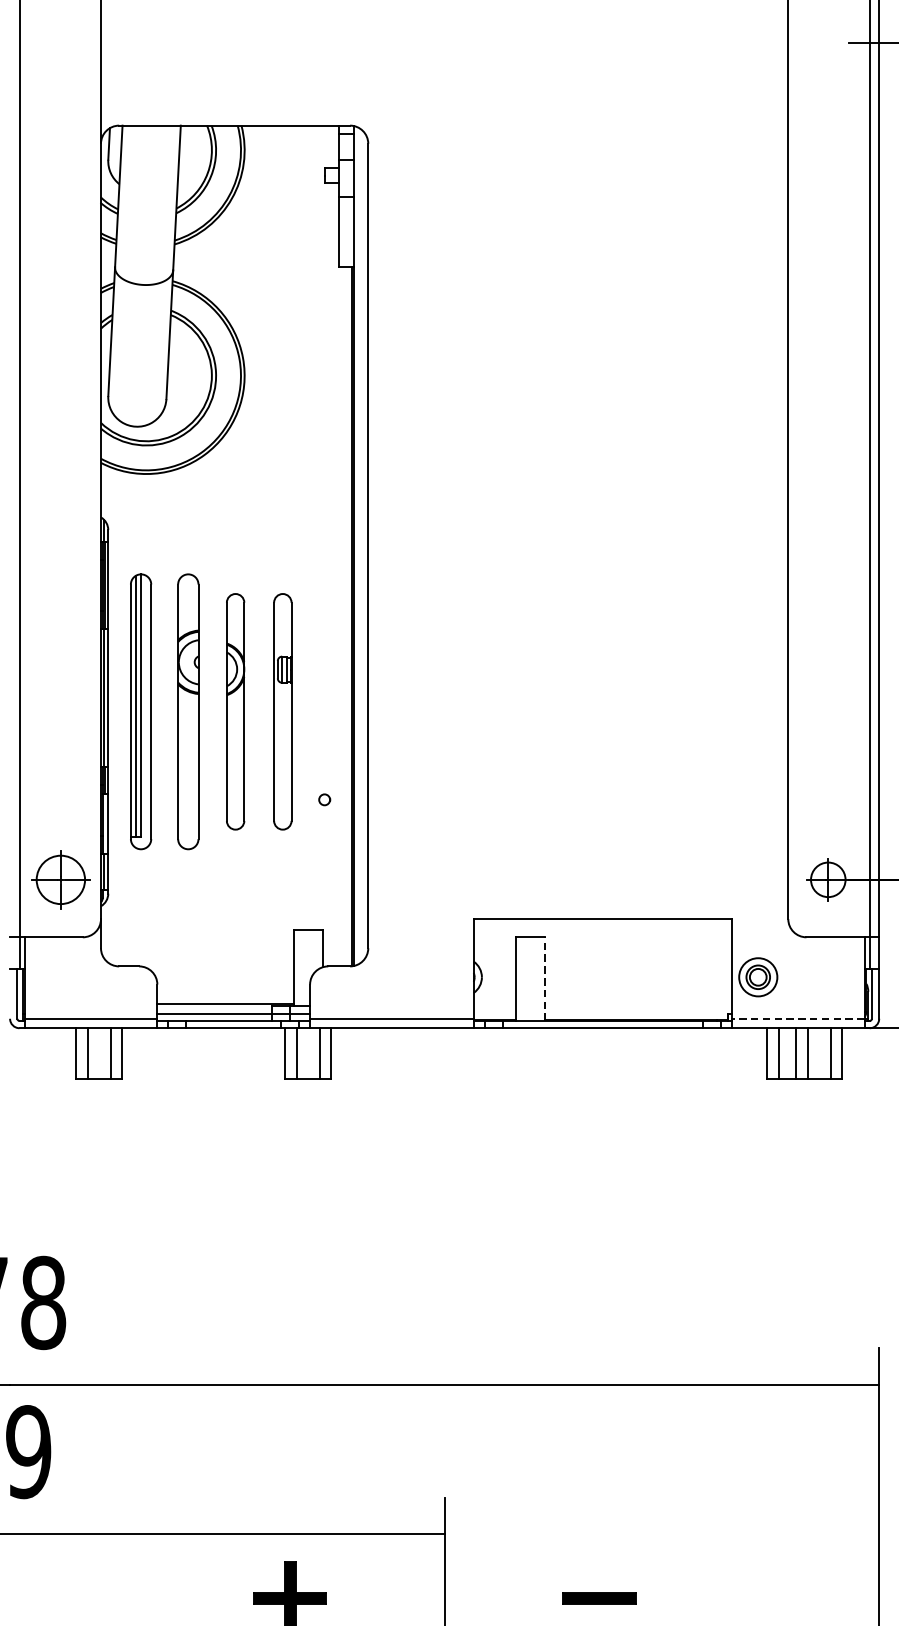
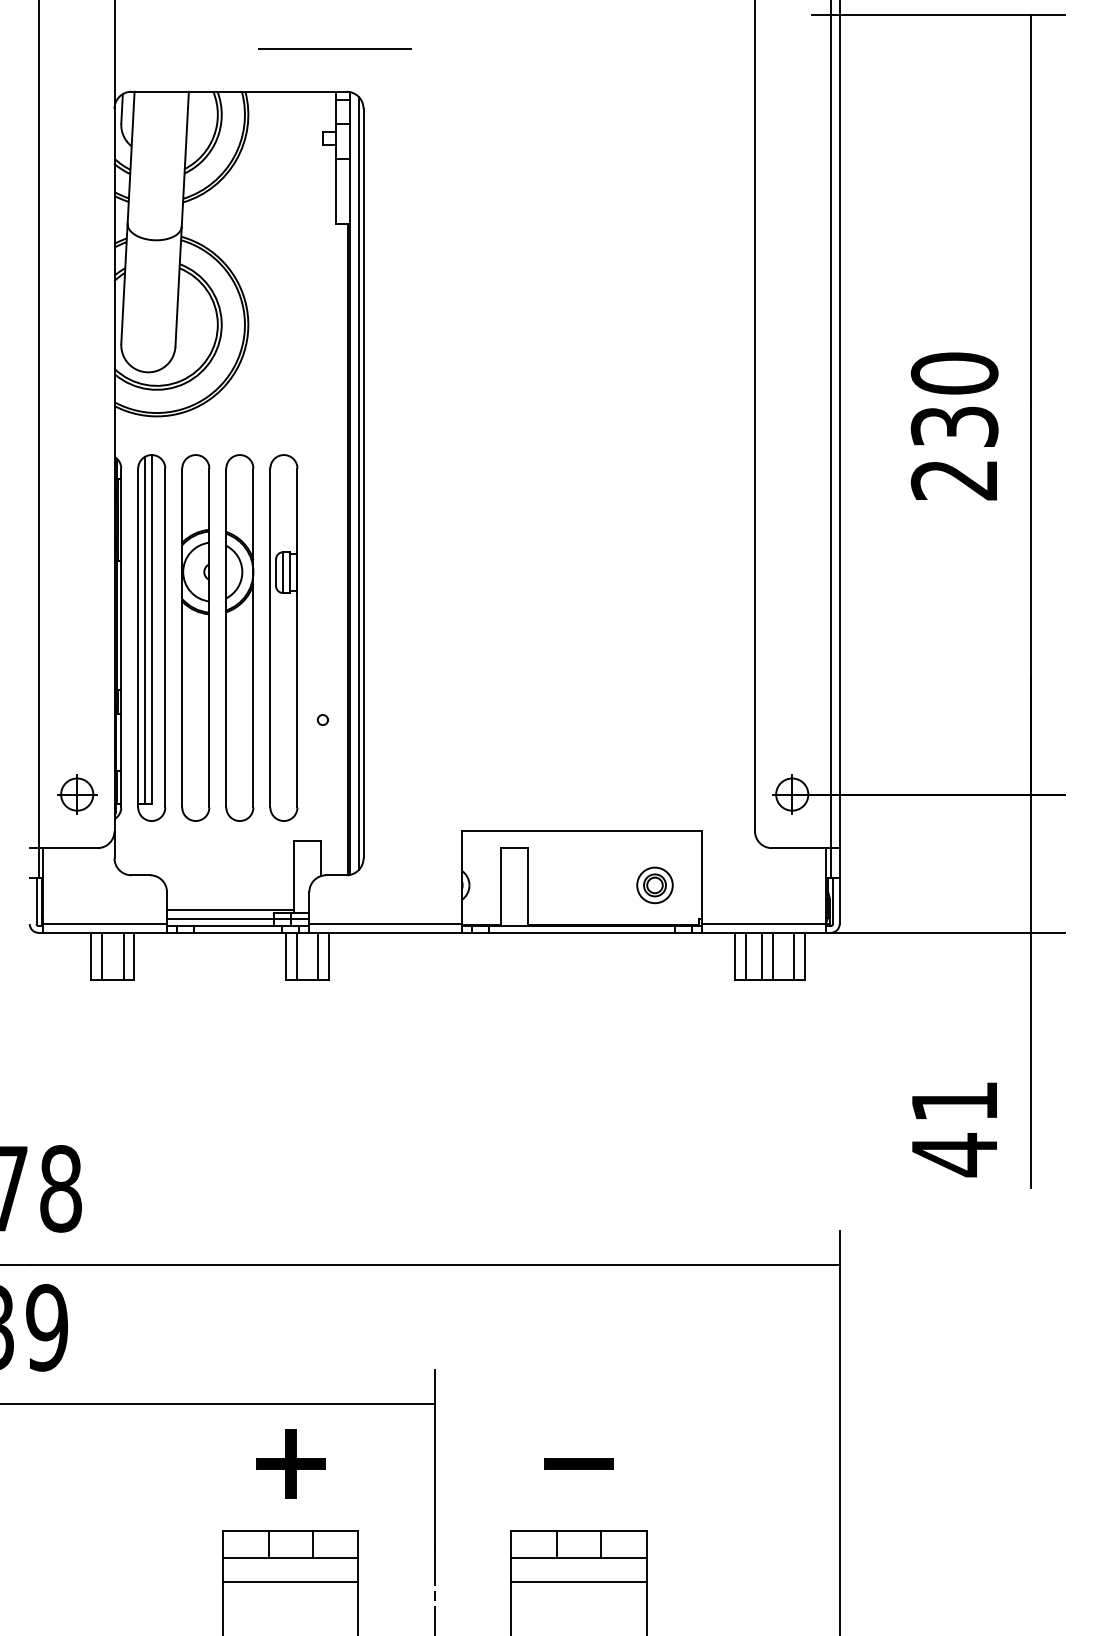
line: (337, 80) -> (334, 49), added
line: (362, 546) -> (358, 483), added
part: (140, 711) -> (151, 637), size x1.43
part: (187, 711) -> (195, 637), size x1.43
part: (235, 711) -> (239, 637), size x1.67
part: (282, 711) -> (283, 637), size x1.67
part: (61, 879) -> (77, 794), size x0.71
part: (757, 977) -> (654, 885), moved
line: (544, 979) -> (527, 887), dashed -> solid
line: (798, 1019) -> (764, 924), dashed -> solid

